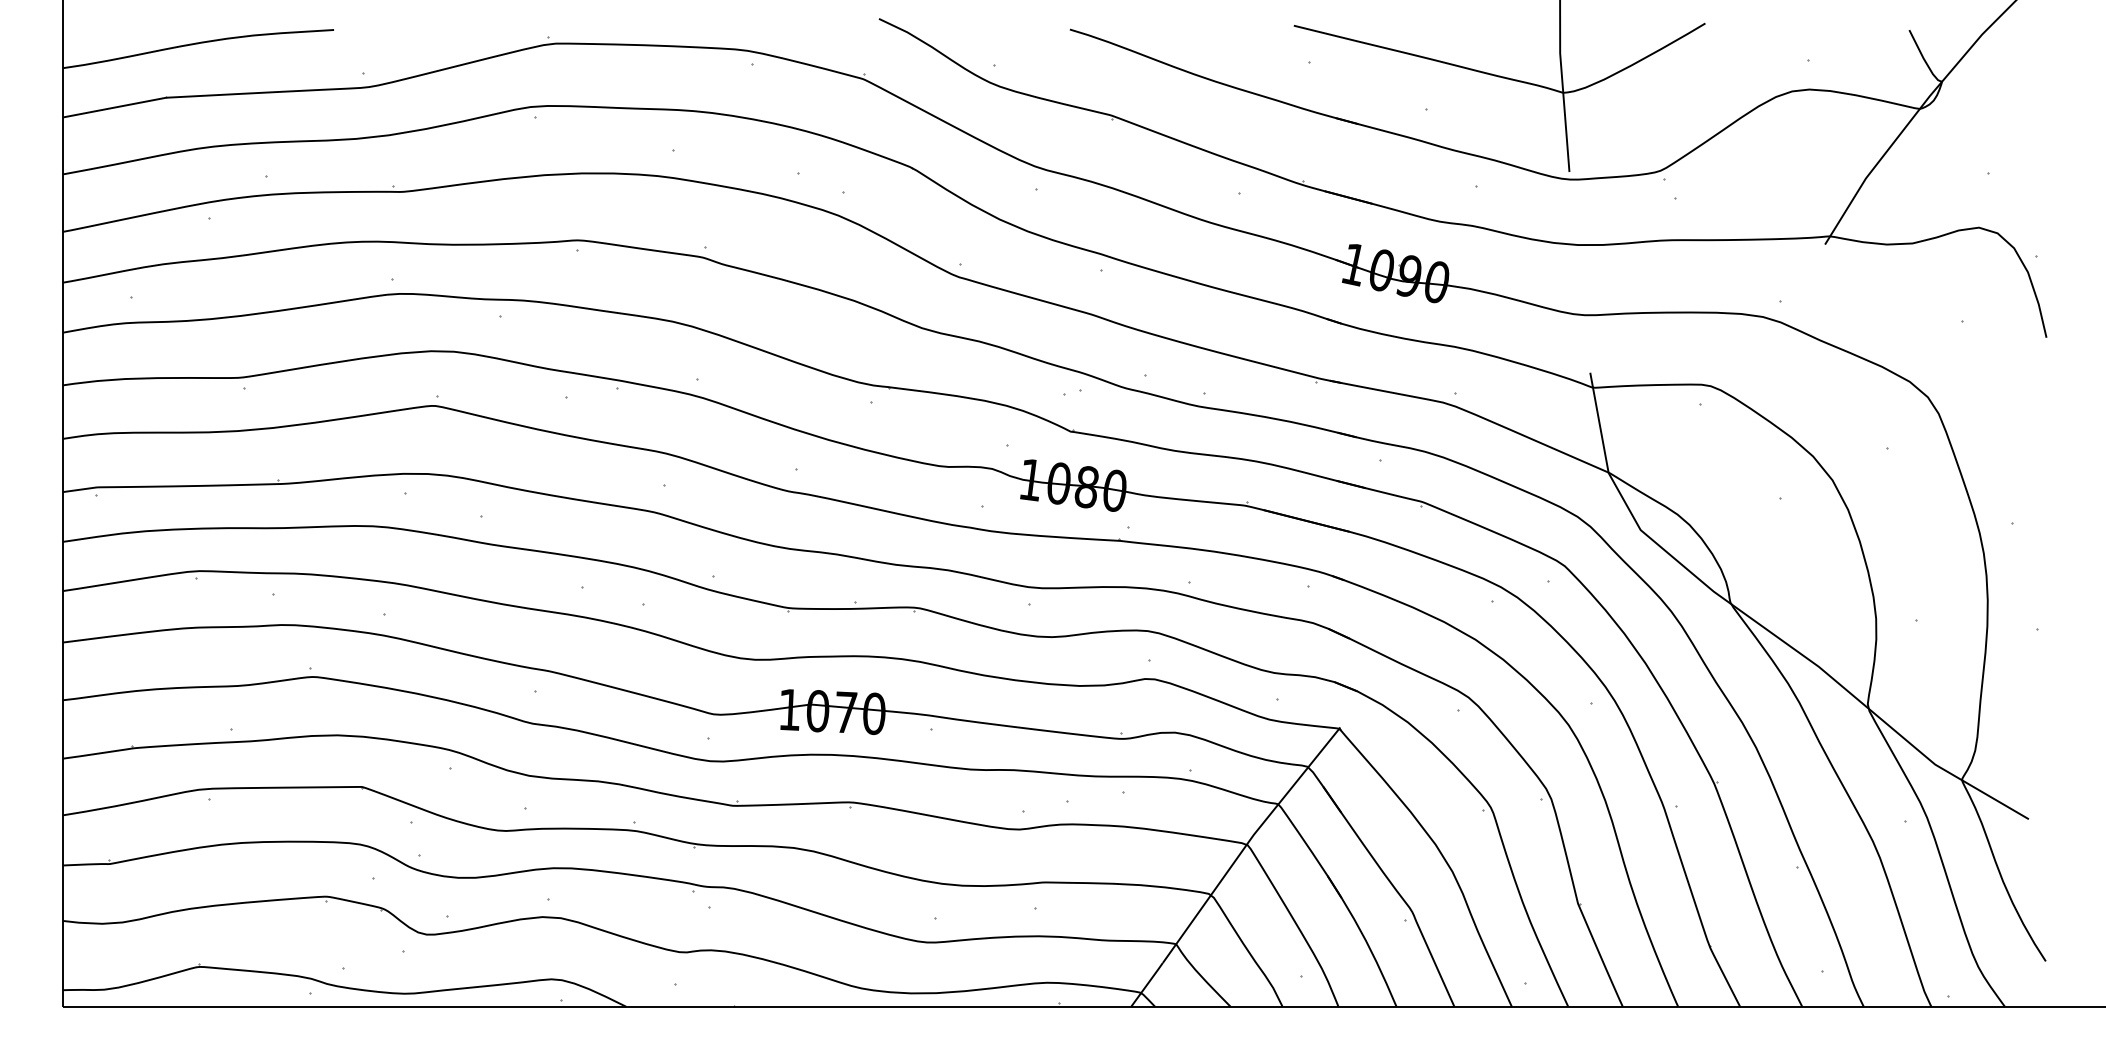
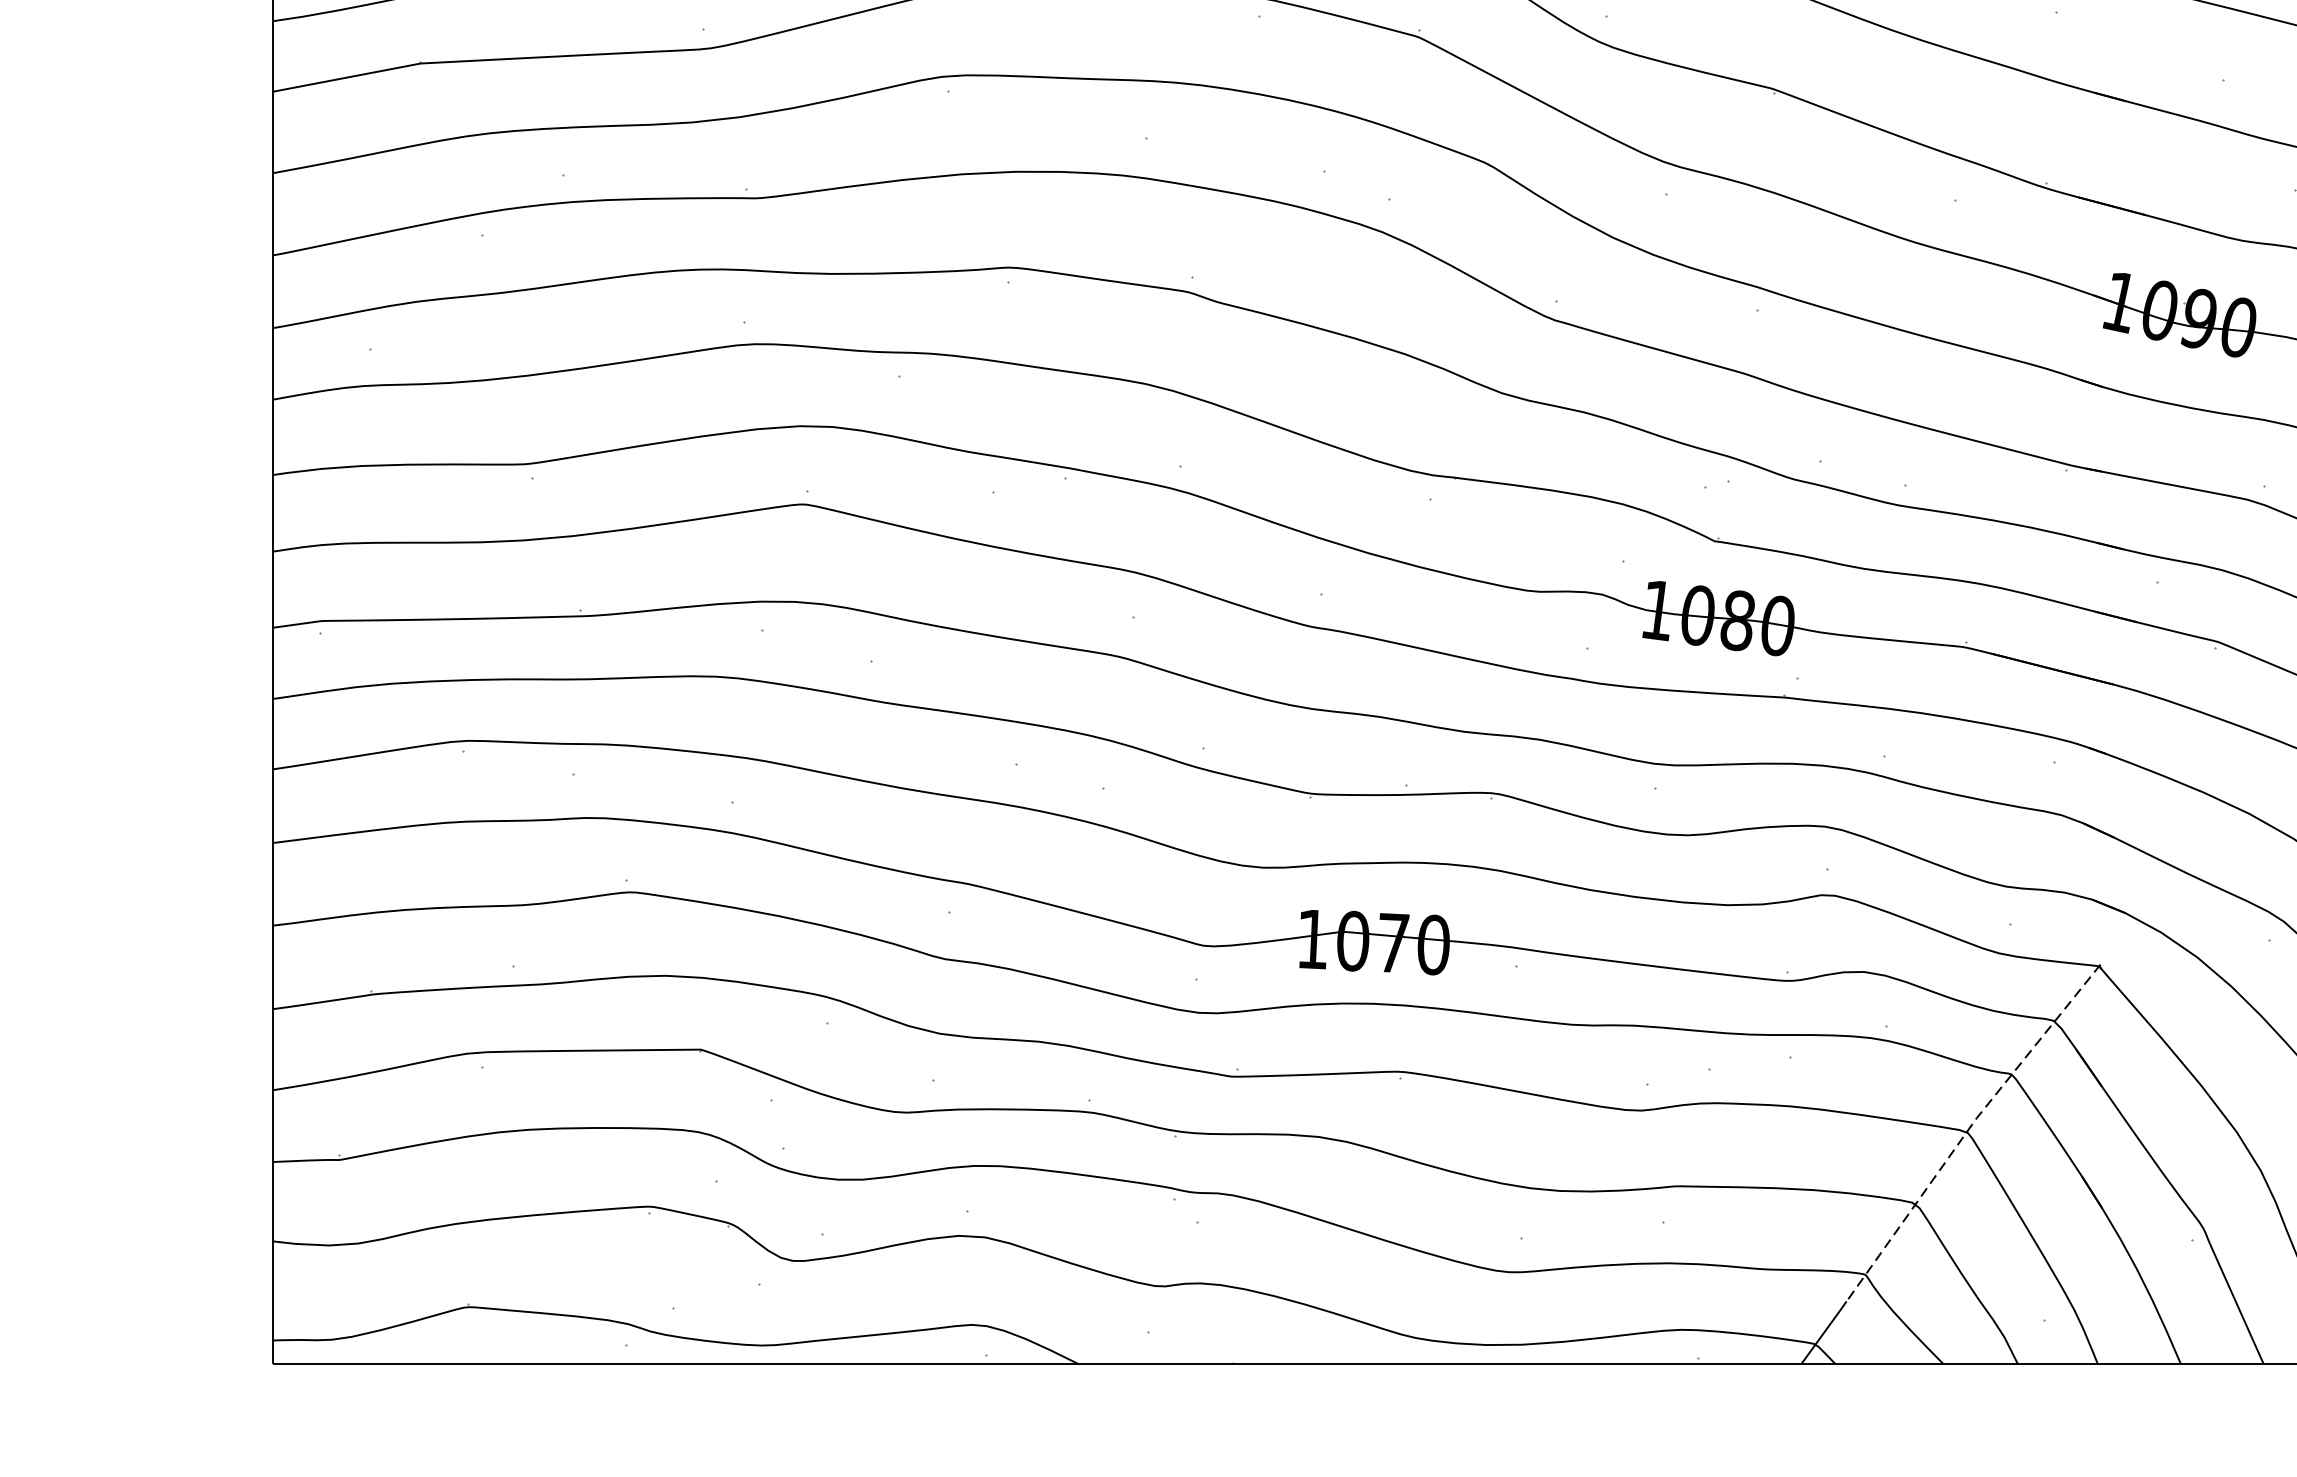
line: (1248, 842) -> (1969, 1129), solid -> dashed

